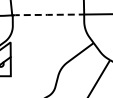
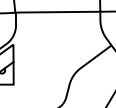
line: (47, 14) -> (56, 11), dashed -> solid

